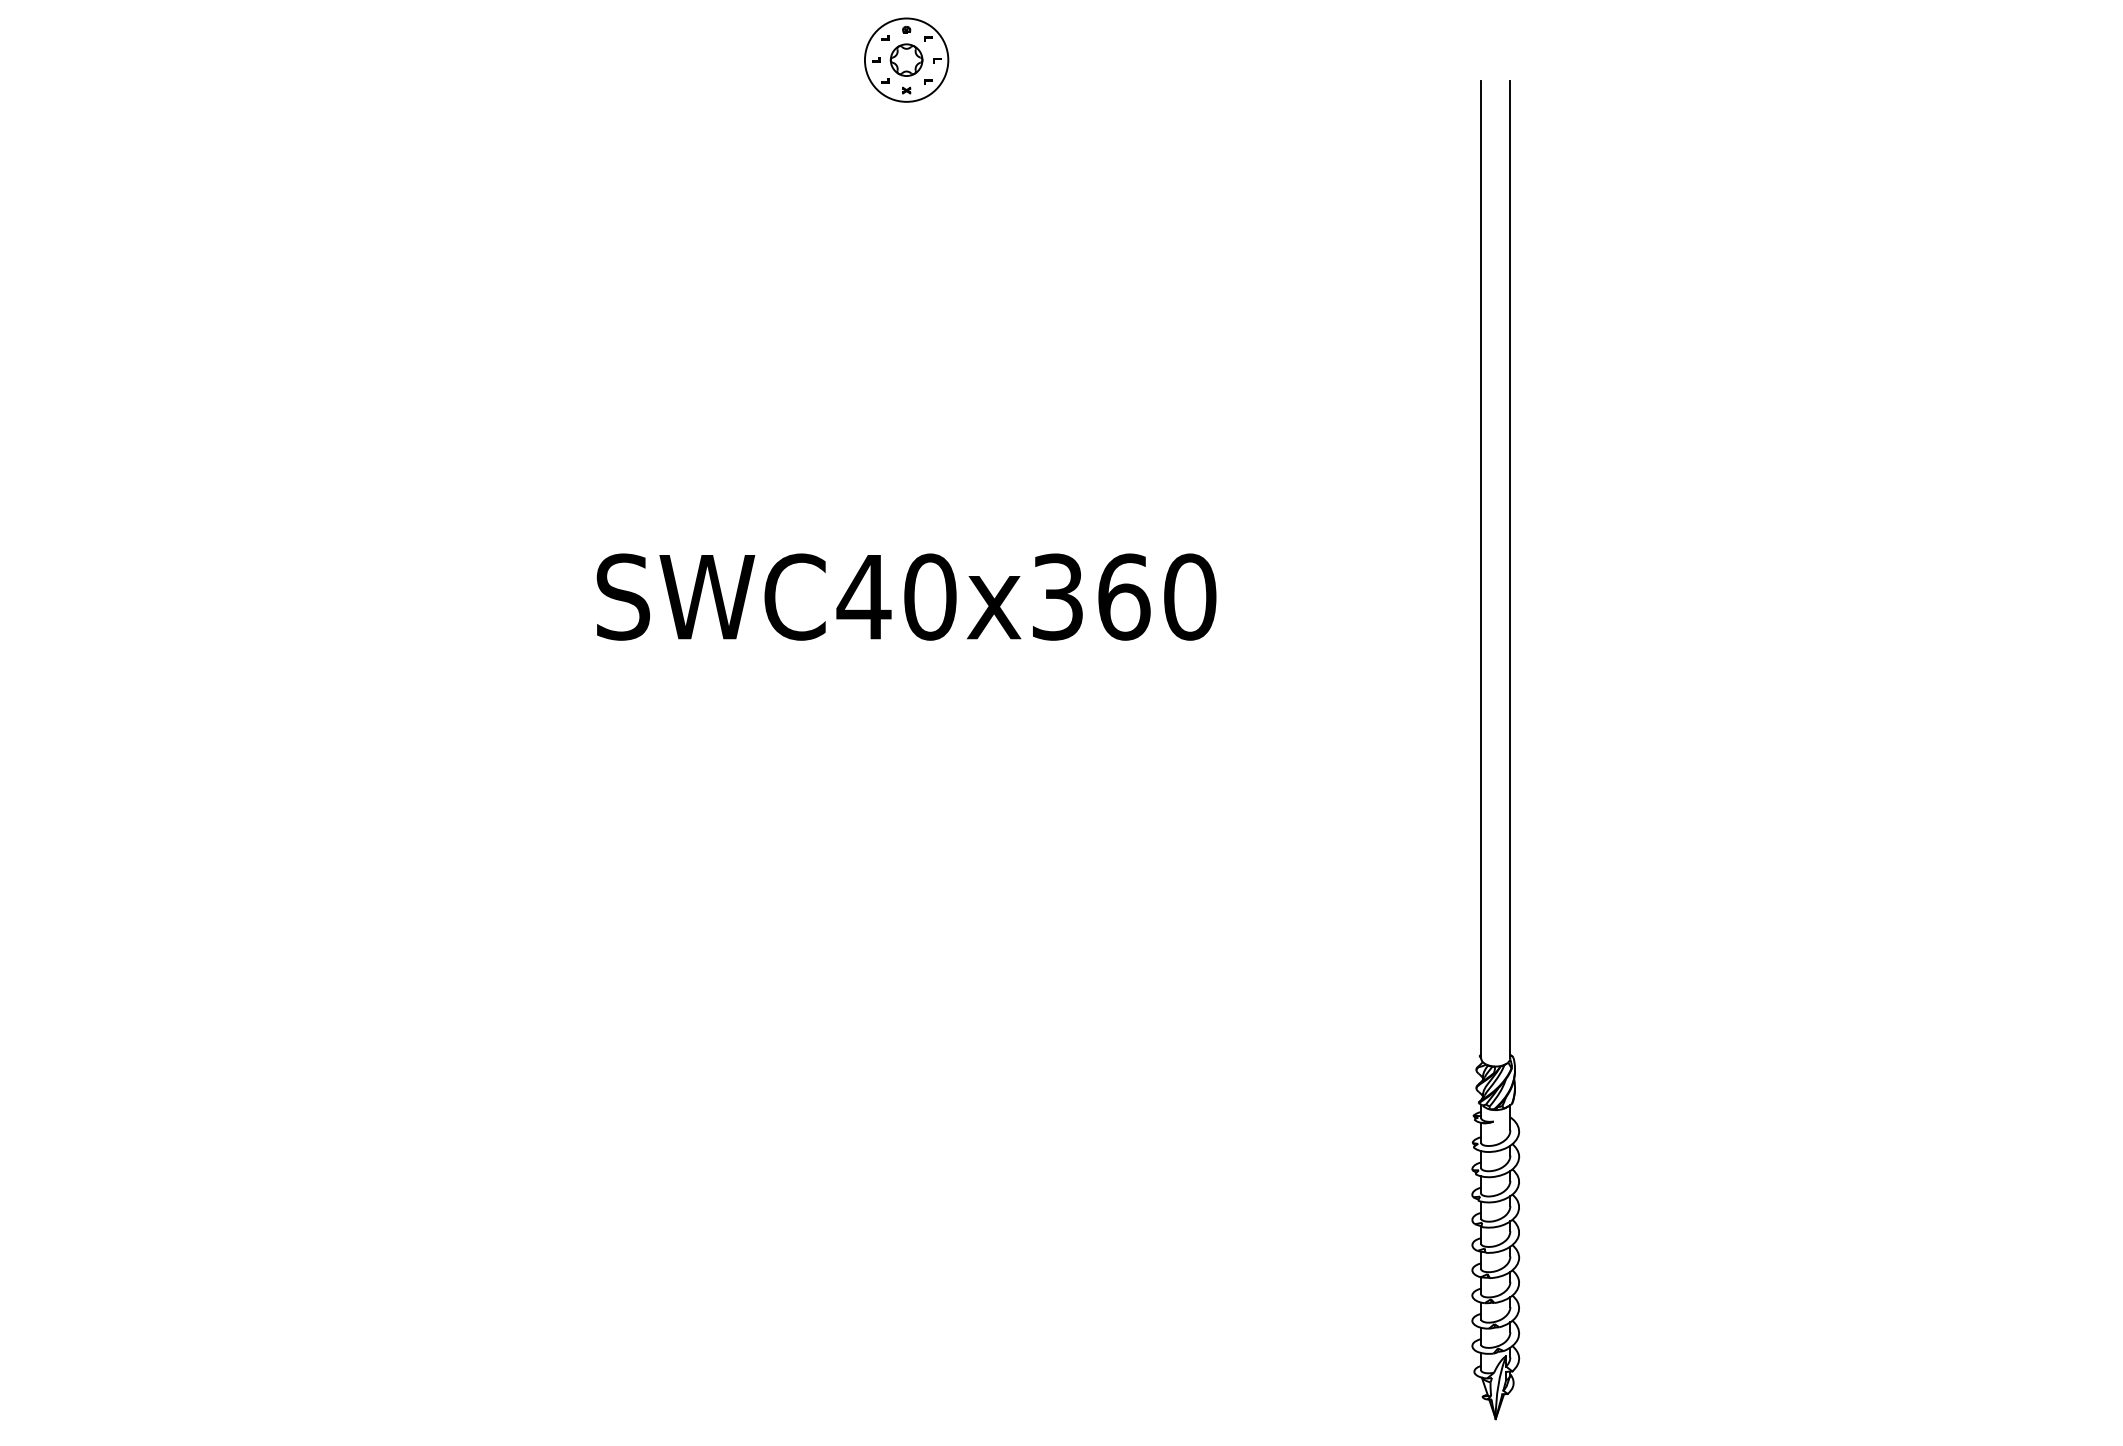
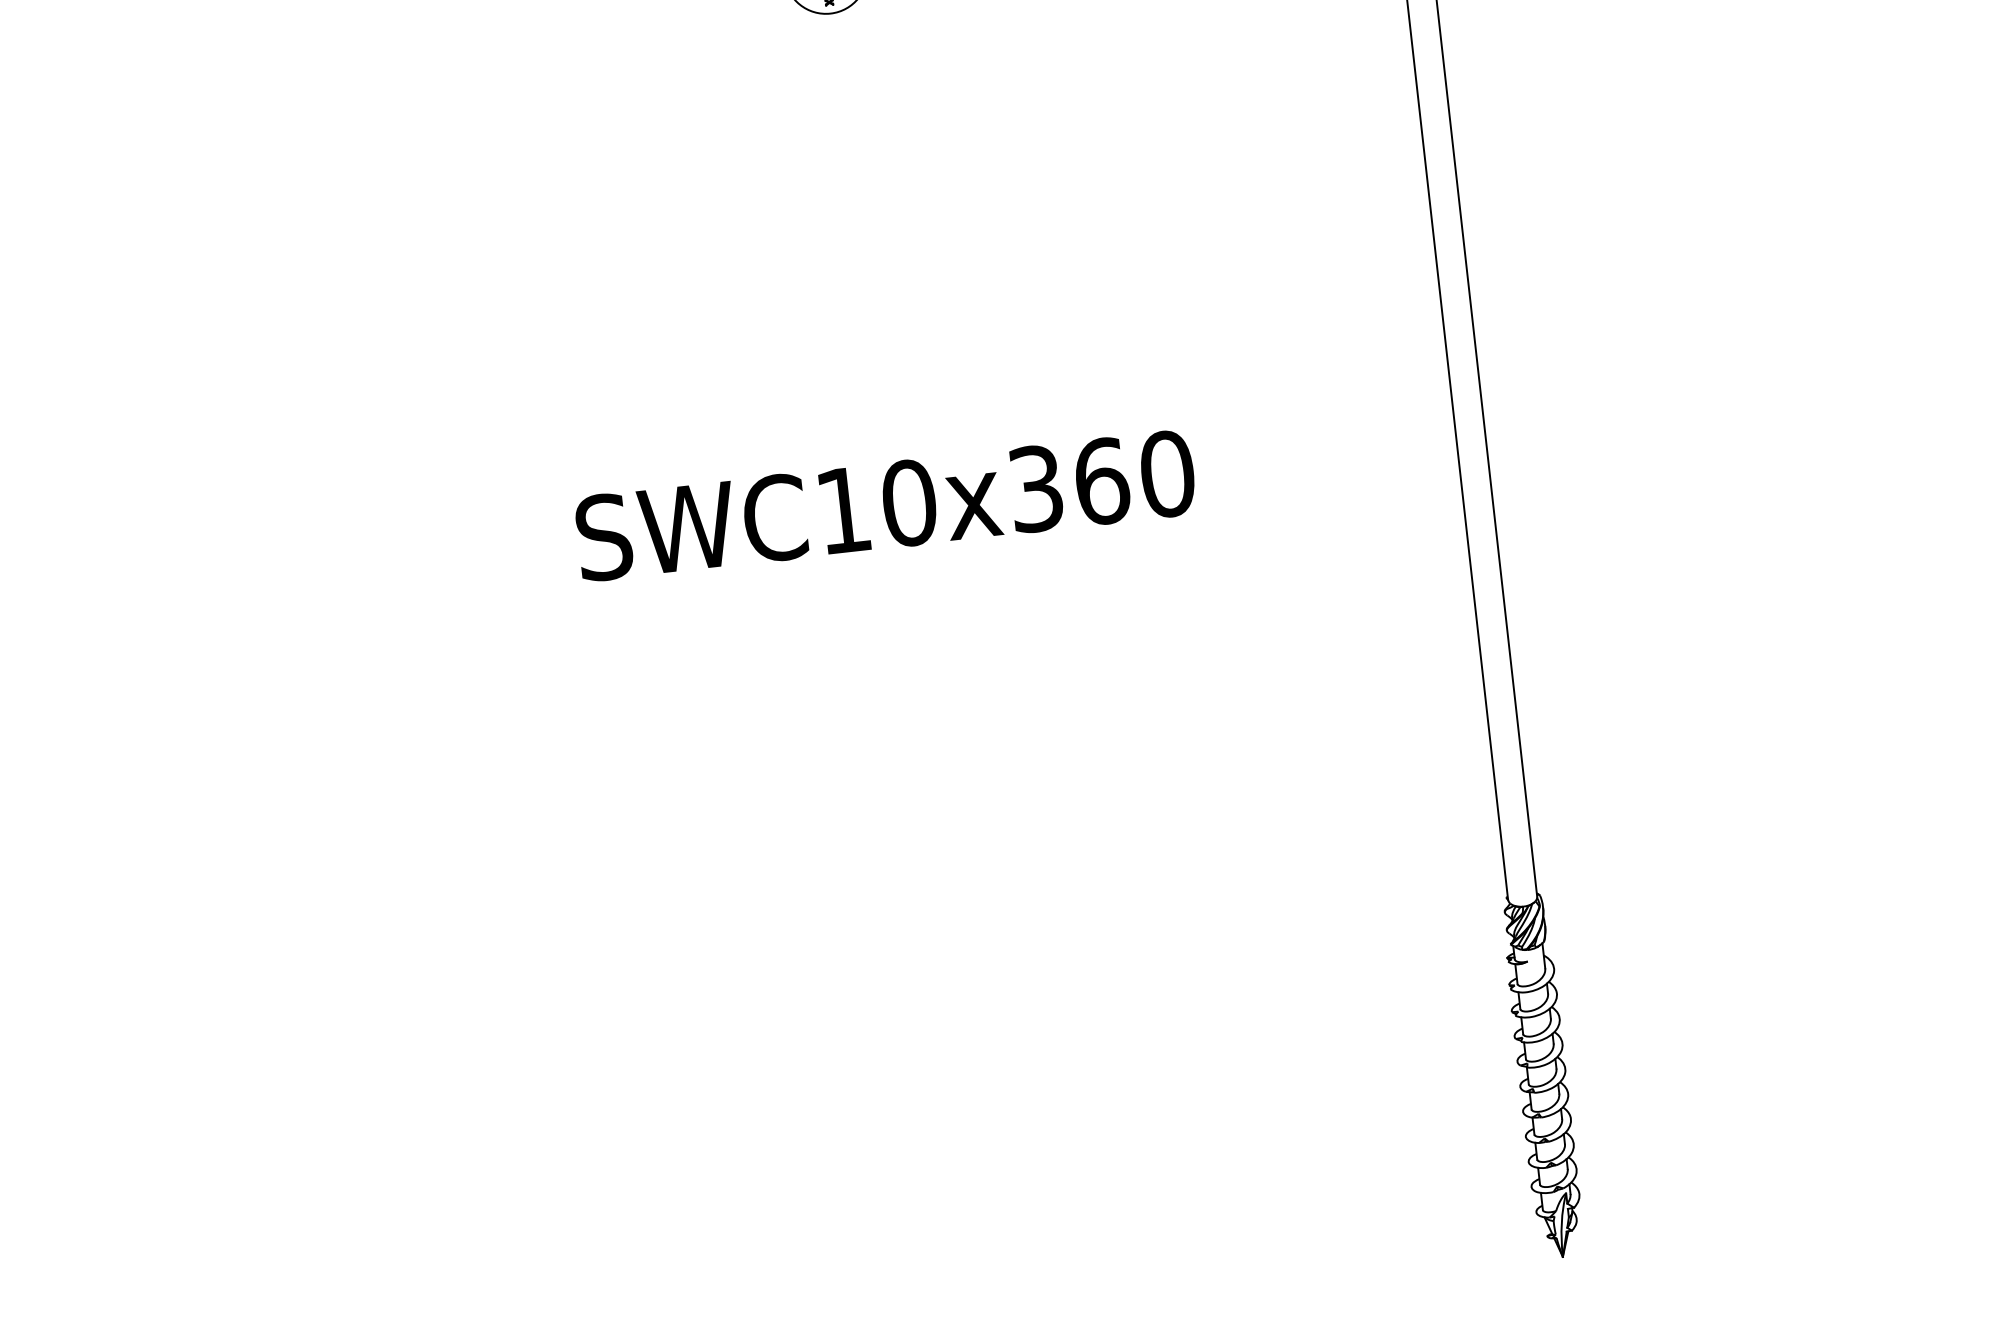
text: (863, 597) -> (843, 510), SWC40x360 -> SWC10x360

